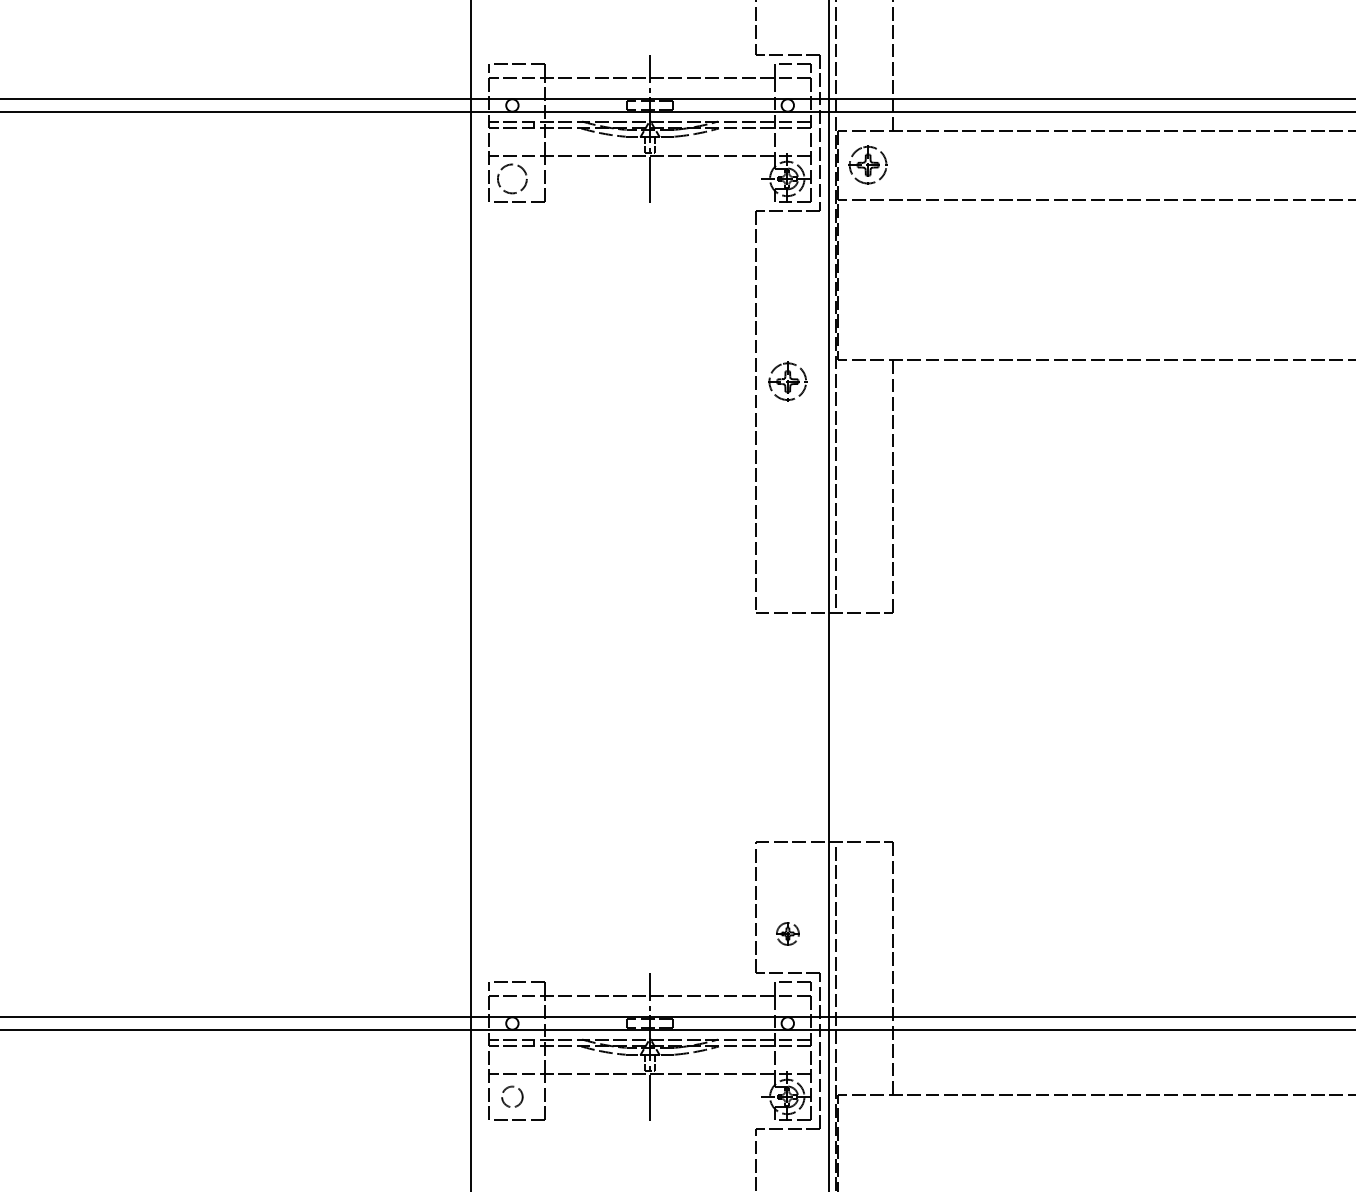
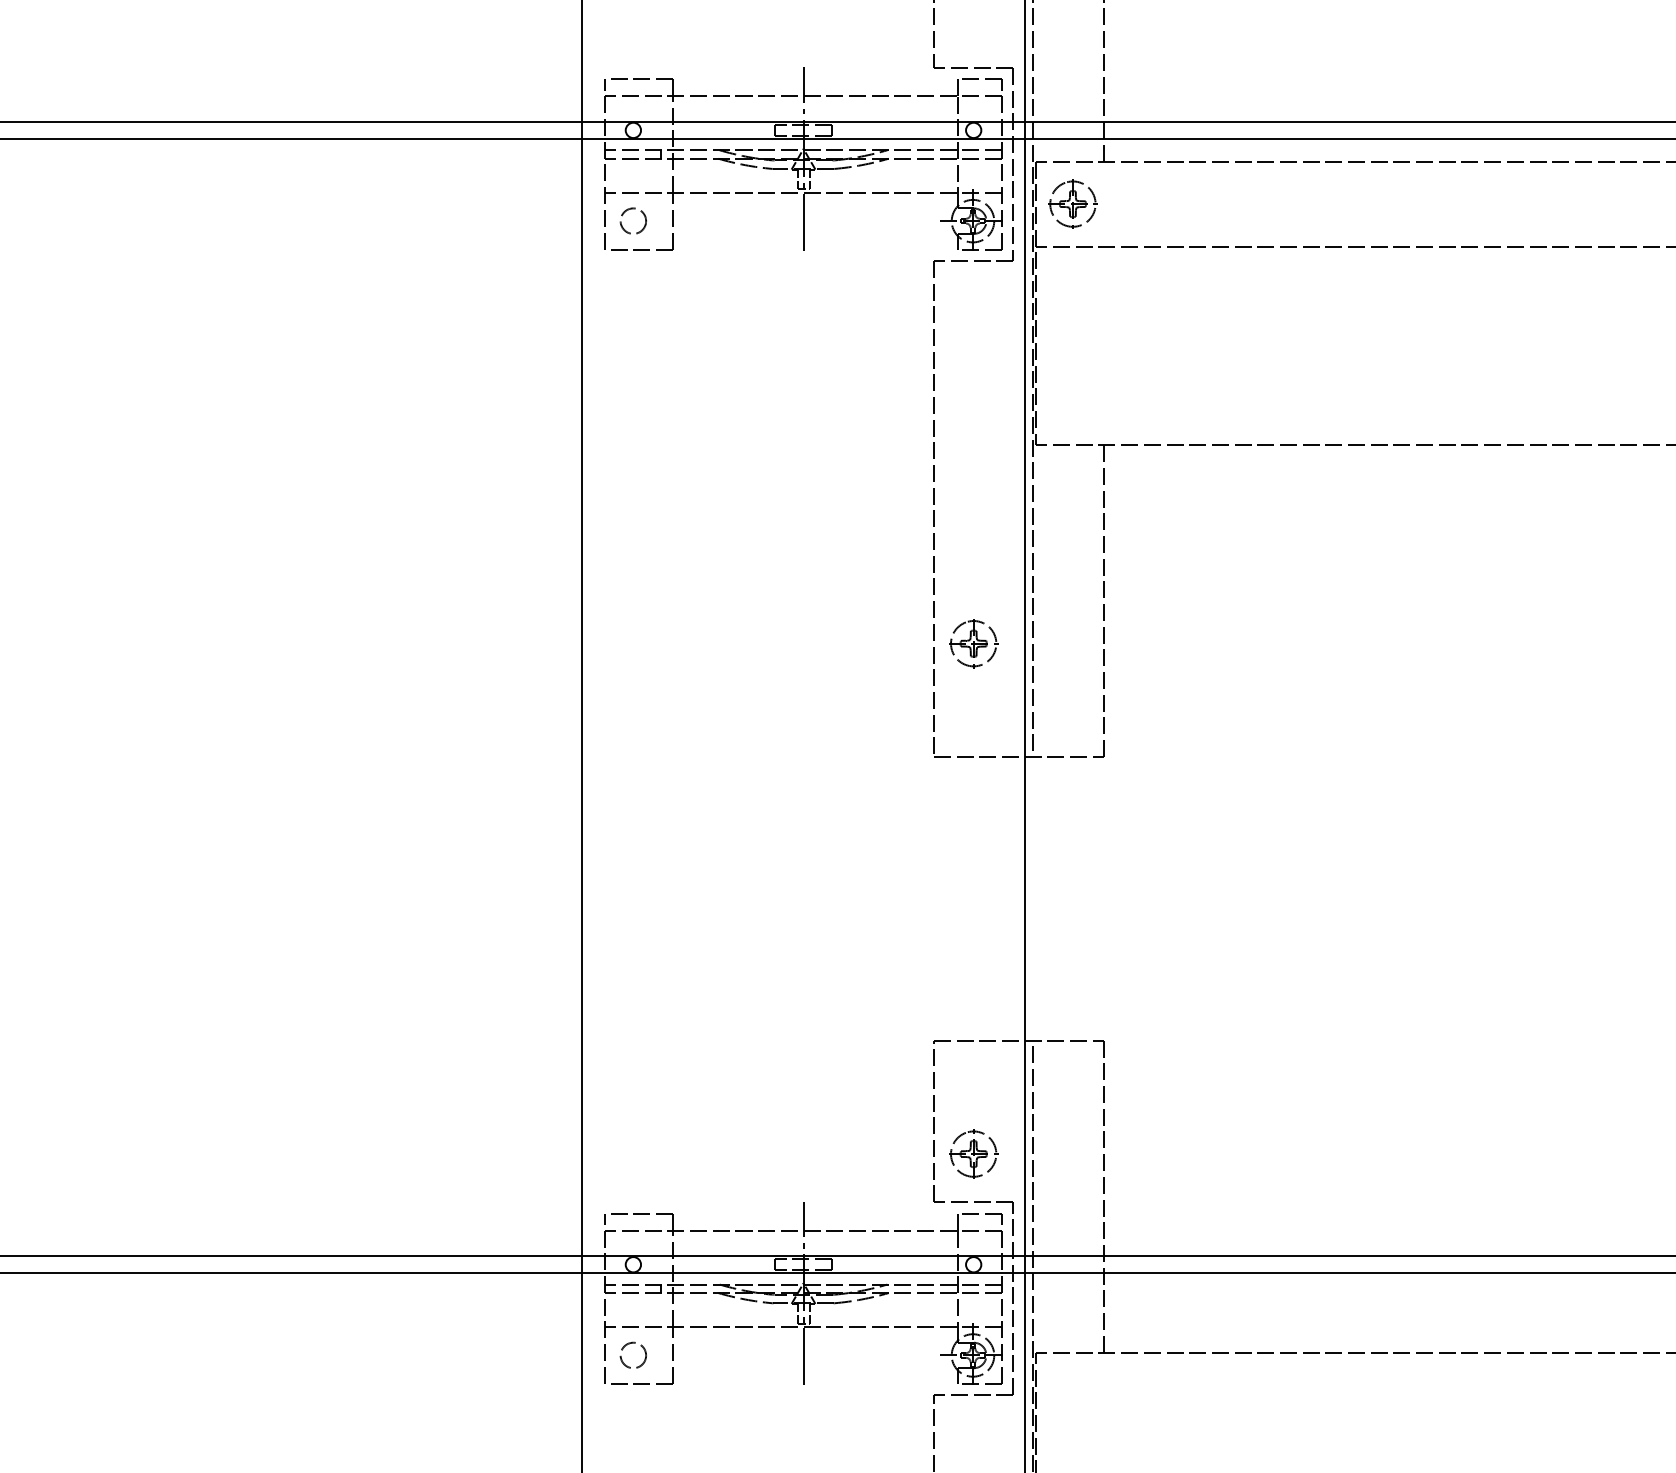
circle: (512, 178) -> (633, 220), size x0.71
part: (787, 381) -> (973, 643), moved
part: (787, 933) -> (973, 1153), size x1.67

